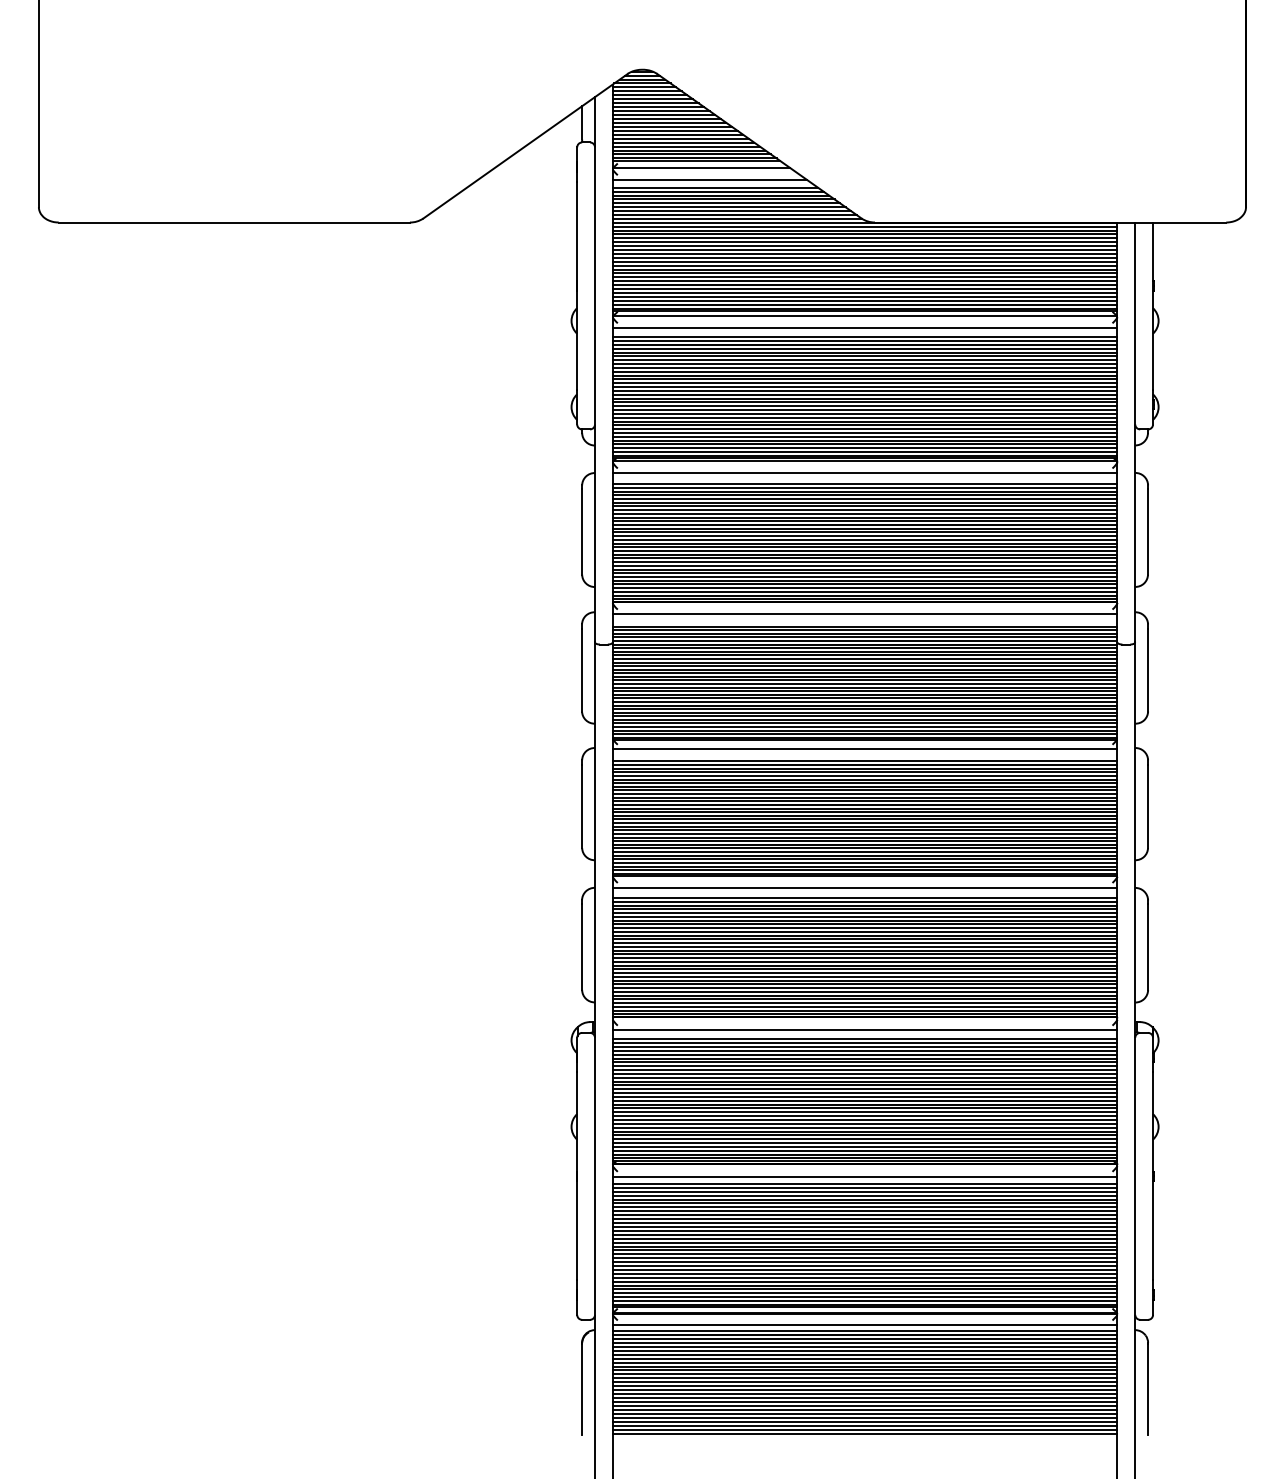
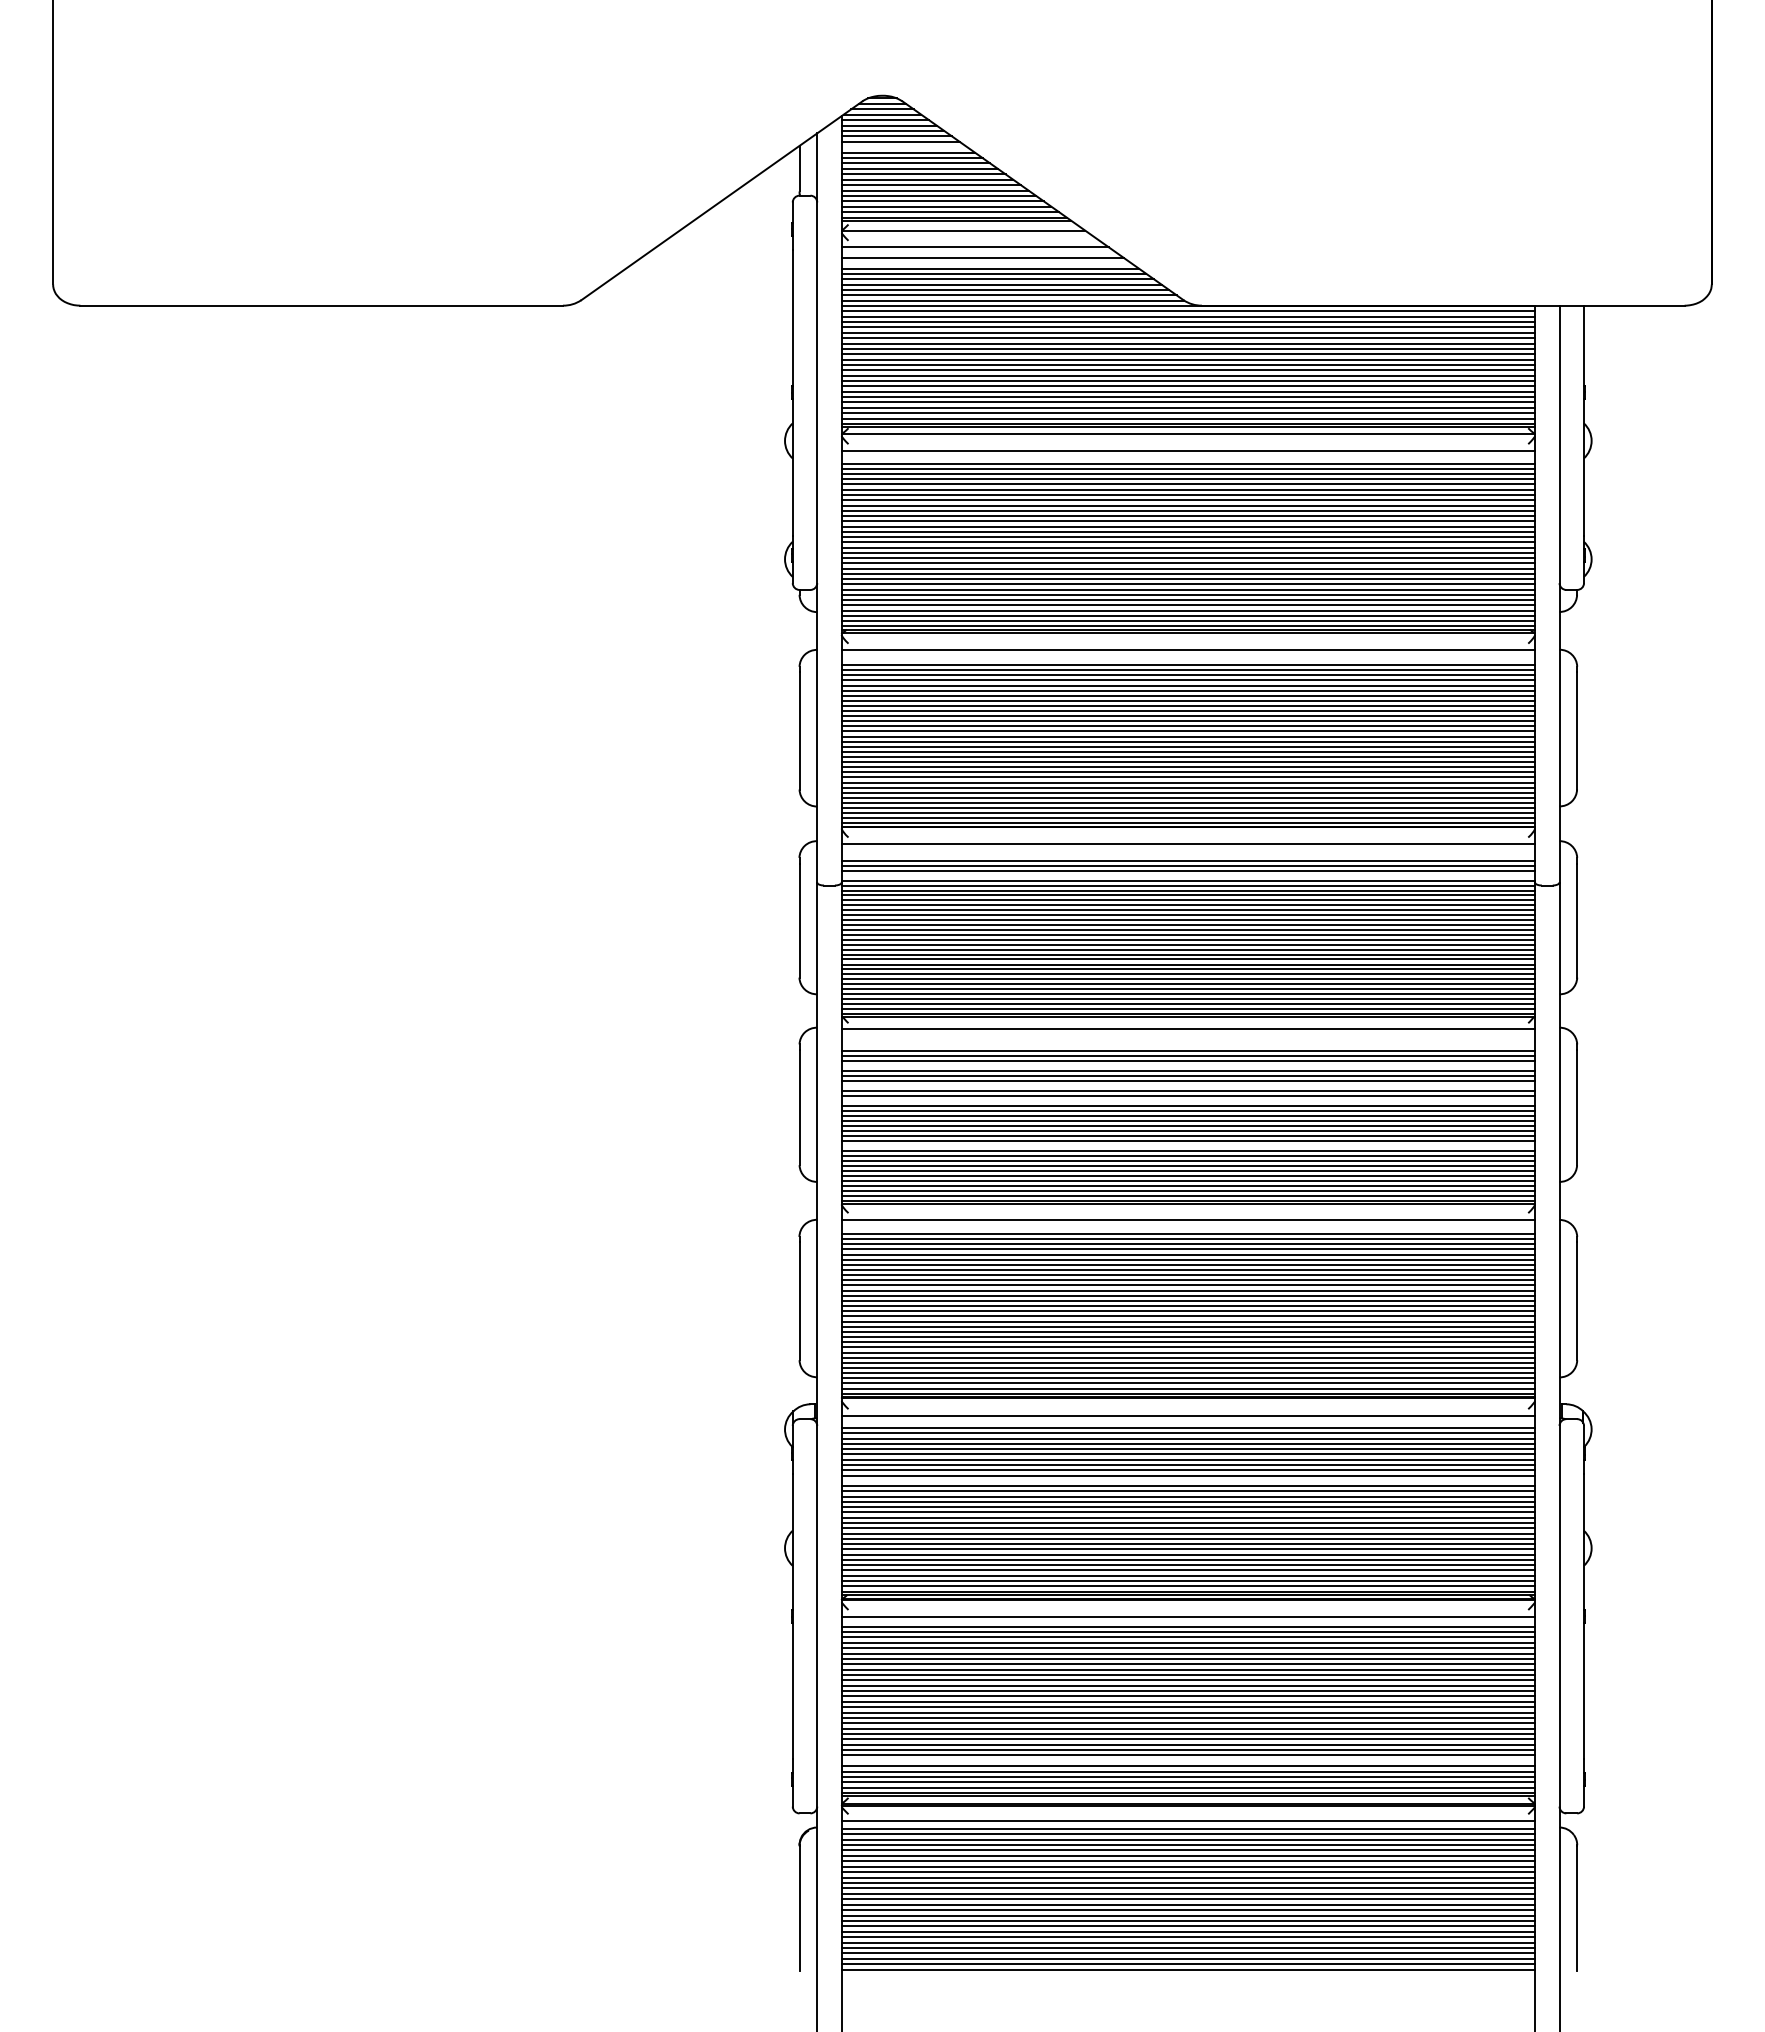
line: (658, 107) -> (904, 147), removed
line: (718, 191) -> (986, 263), removed
line: (865, 637) -> (1188, 875), removed
line: (865, 761) -> (1188, 1046), removed
line: (865, 776) -> (1188, 1066), removed
line: (865, 790) -> (1188, 1086), removed
line: (865, 801) -> (1188, 1101), removed
line: (865, 833) -> (1188, 1145), removed
line: (865, 1077) -> (1188, 1480), removed
line: (865, 1281) -> (1188, 1760), removed

